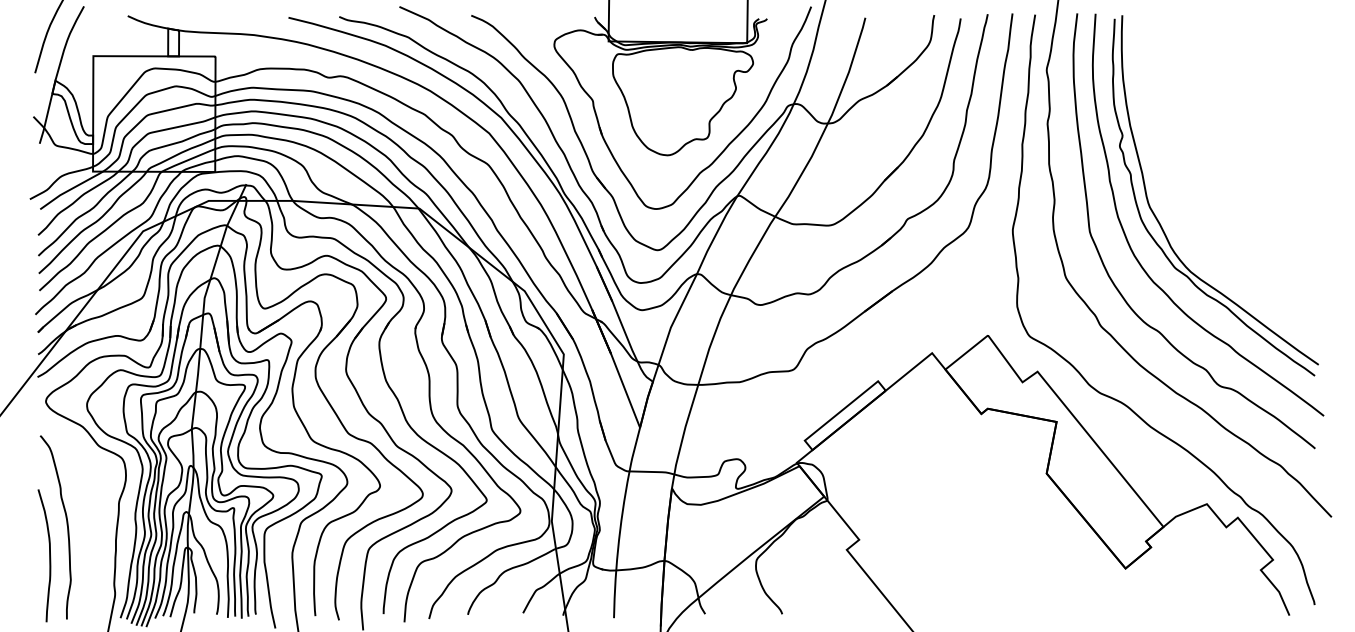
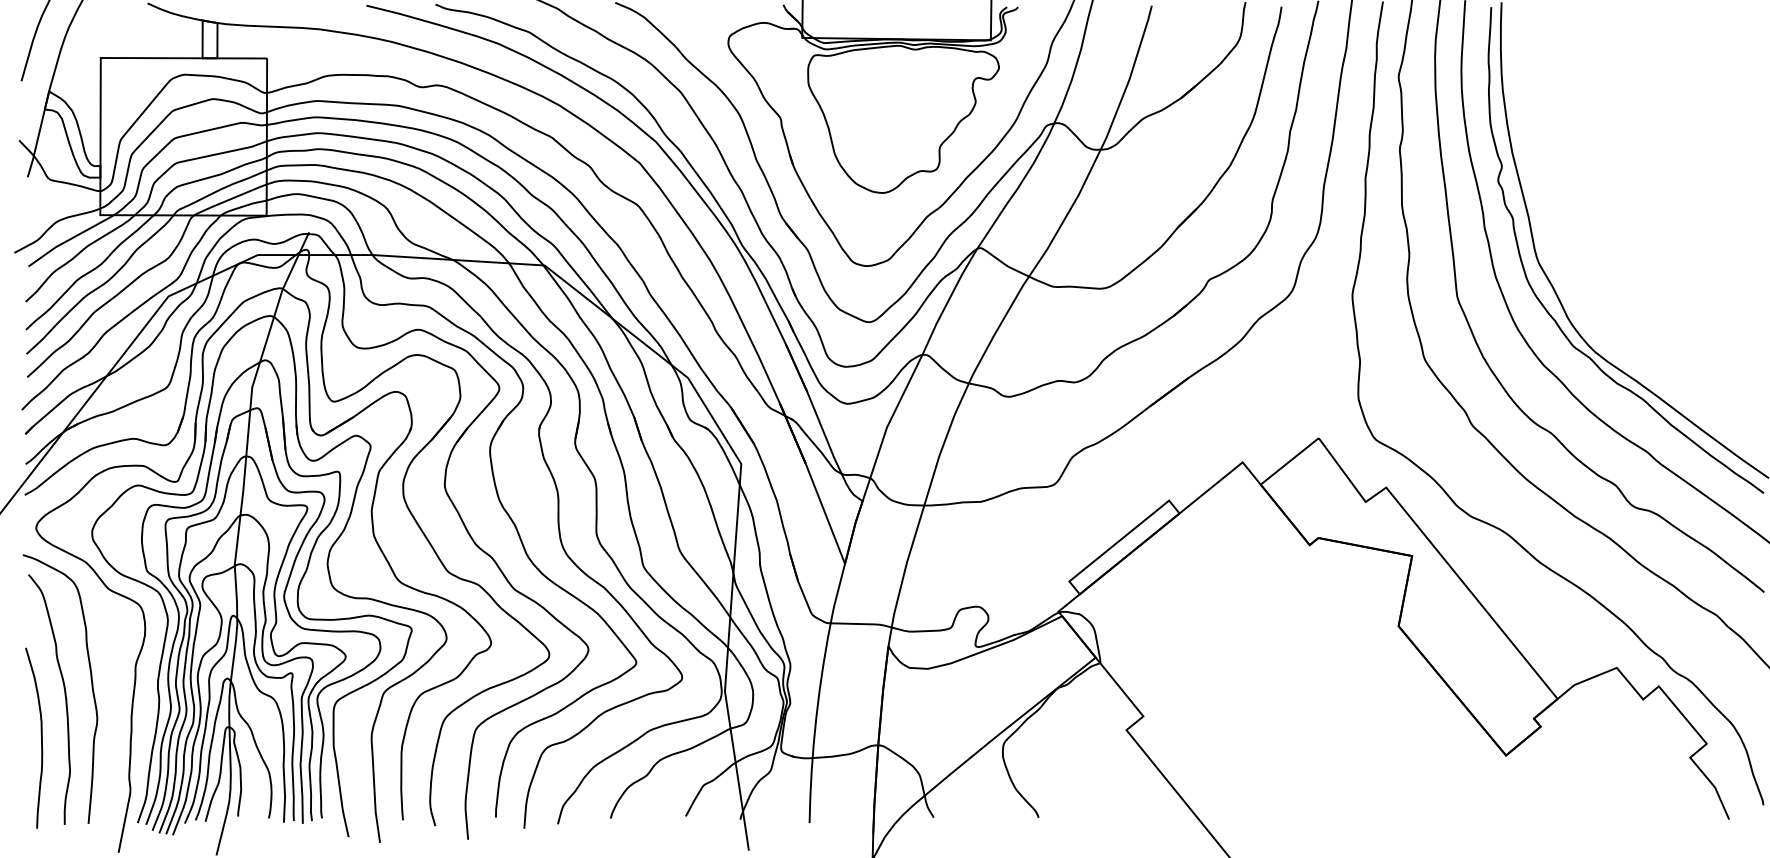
curve: (86, 519) -> (91, 688), added

